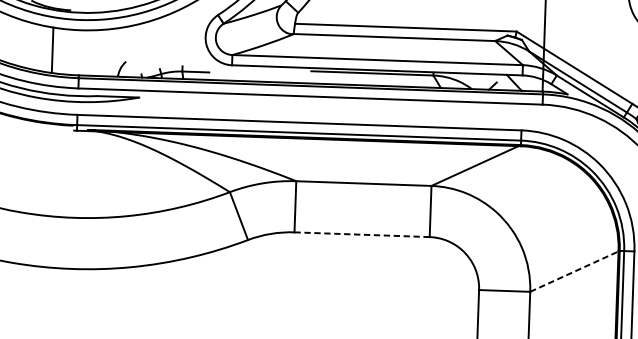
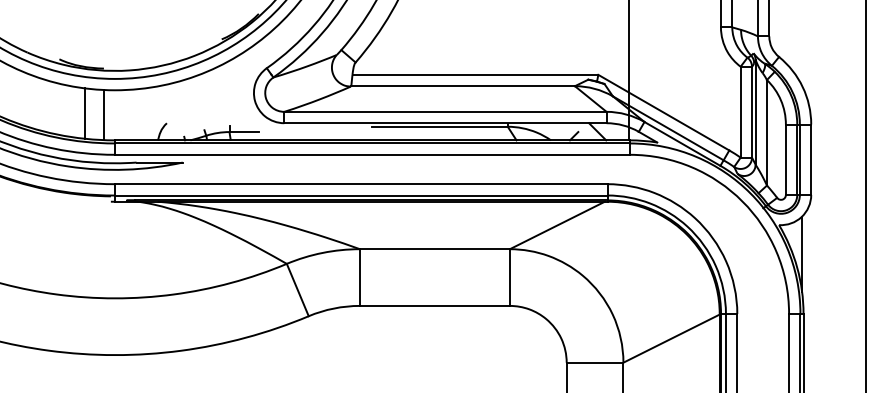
line: (69, 52) -> (103, 115), added
line: (361, 234) -> (434, 305), dashed -> solid
line: (575, 271) -> (672, 338), dashed -> solid

